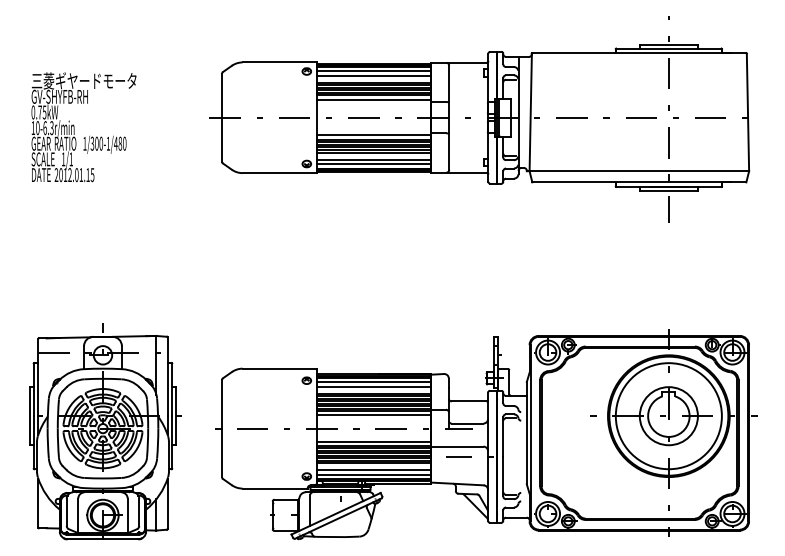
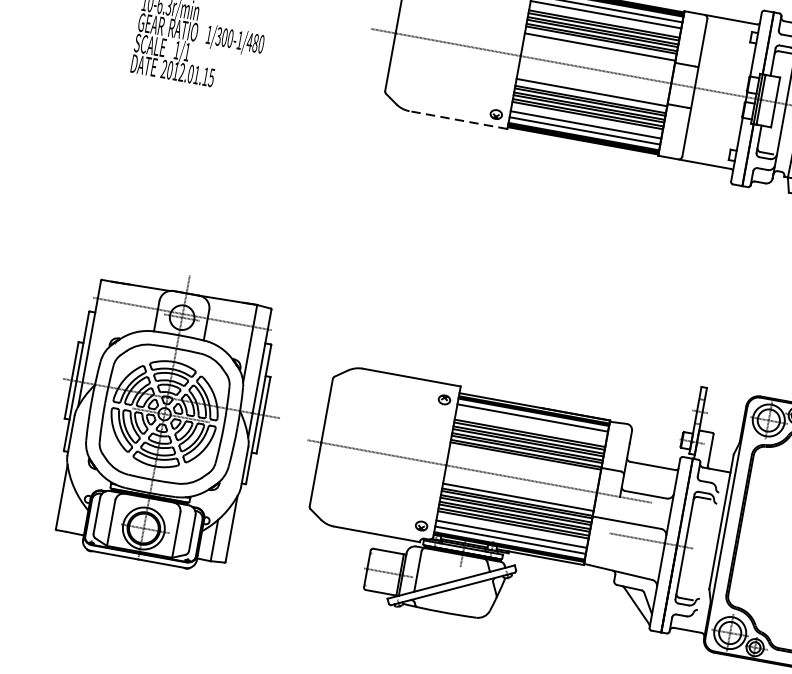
line: (279, 173) -> (458, 120), solid -> dashed
line: (373, 386) -> (530, 423), removed
line: (373, 414) -> (524, 460), removed

